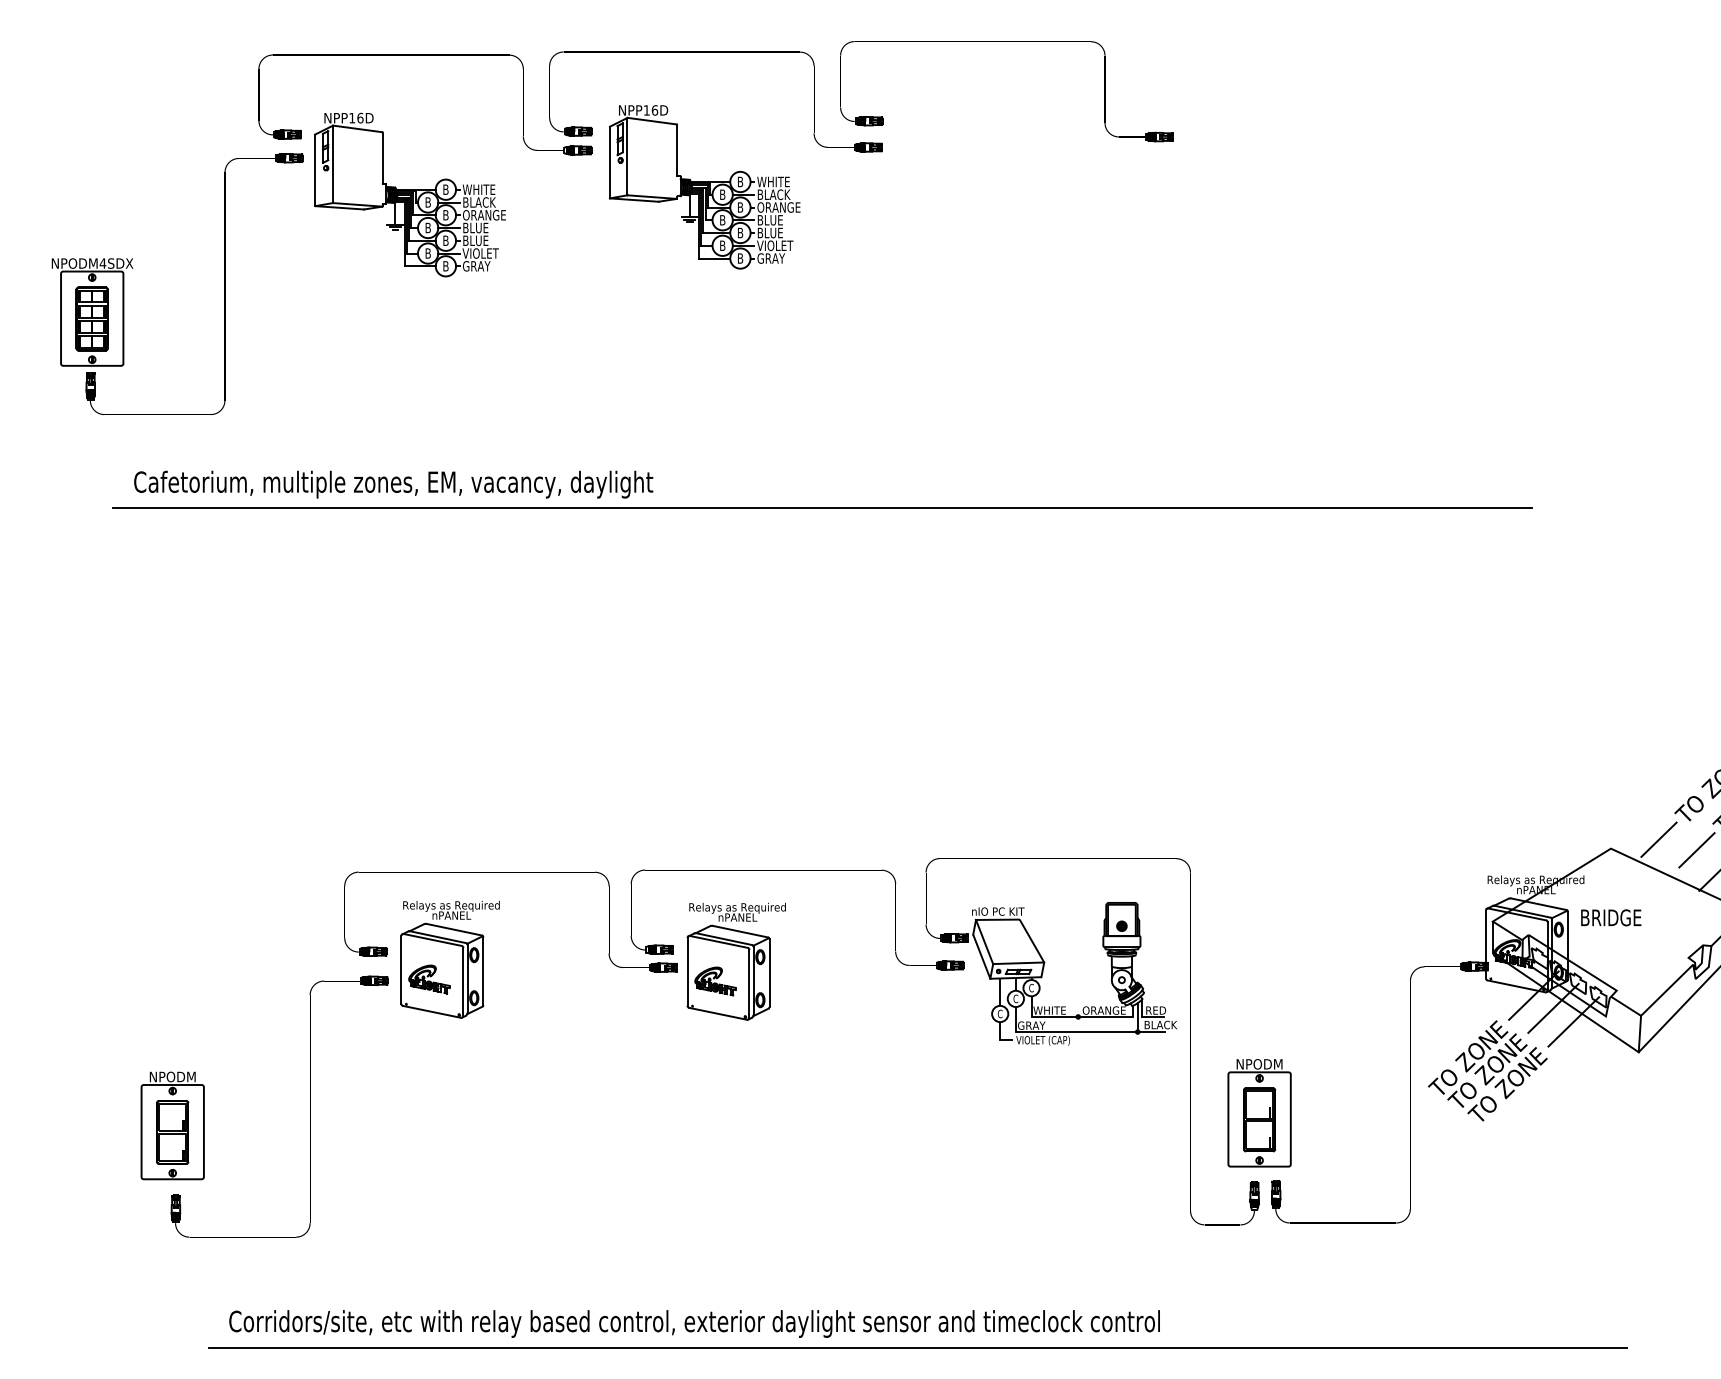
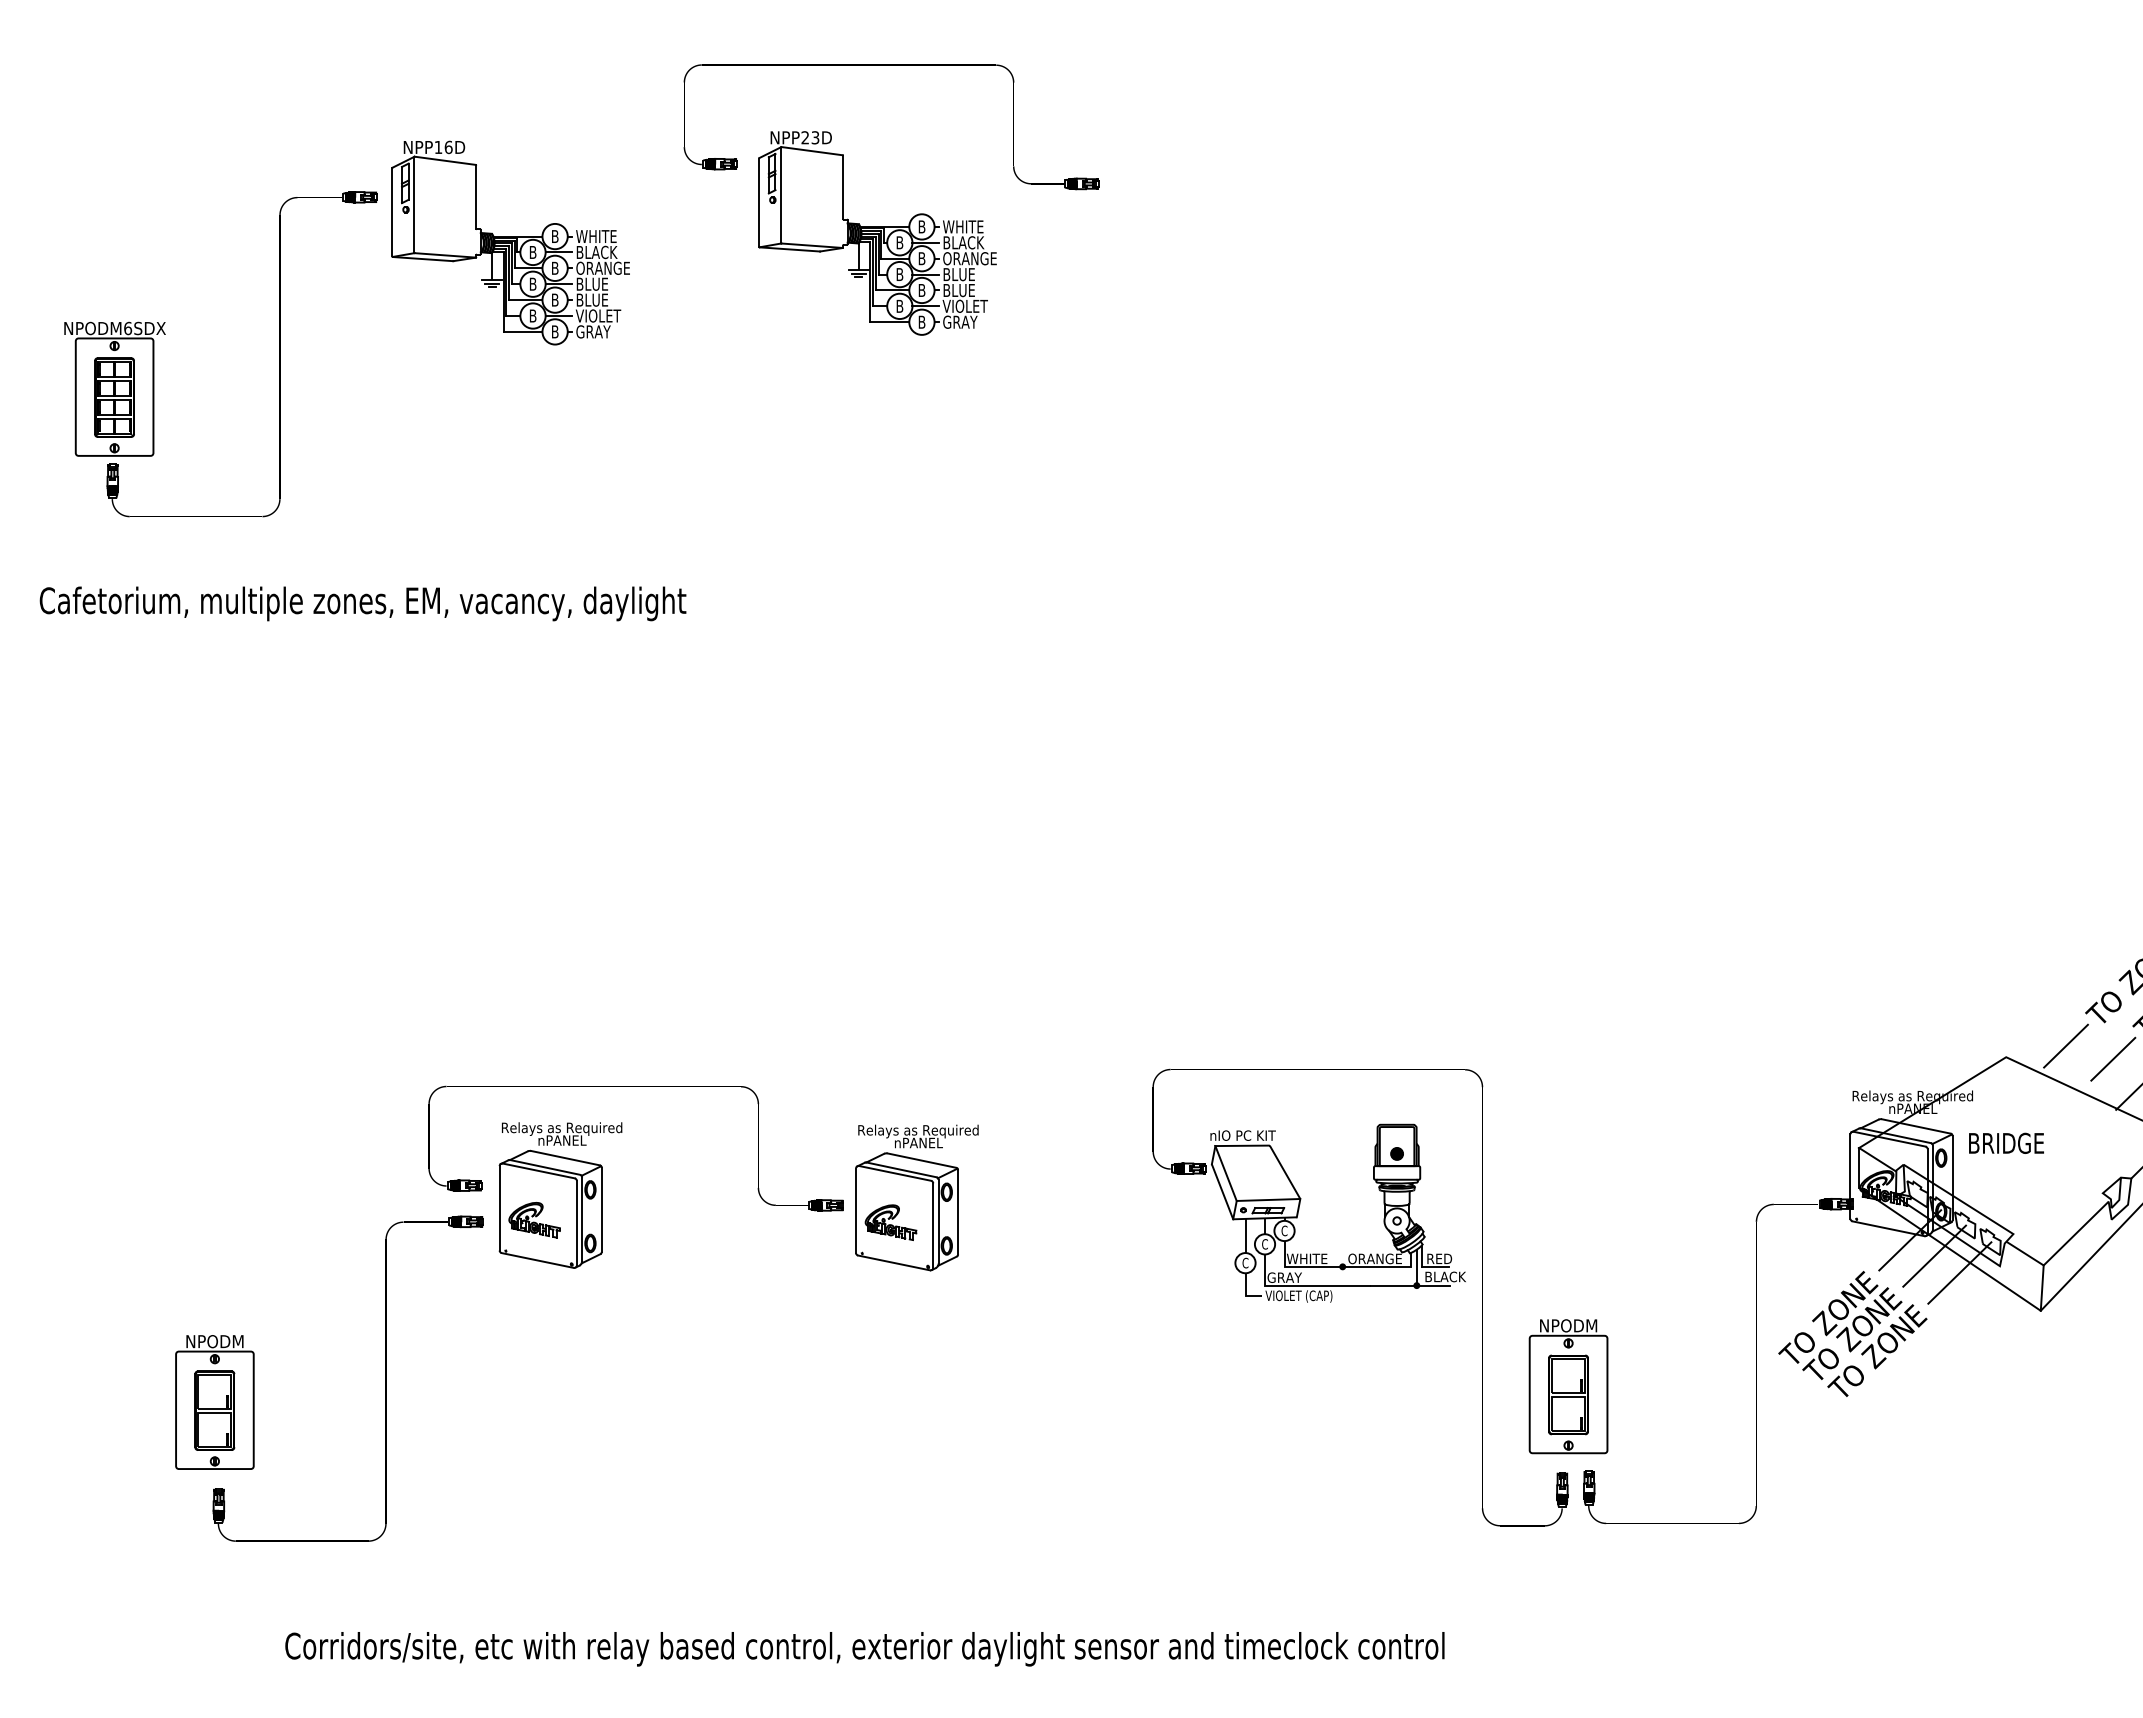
part: (1006, 41) -> (1253, 52), removed
part: (424, 54) -> (528, 68), removed
text: (650, 110) -> (810, 137), NPP16D -> NPP23D
text: (102, 263) -> (127, 328), NPODM4SDX -> NPODM6SDX
text: (393, 484) -> (362, 603), moved
line: (822, 508) -> (1024, 633), removed
part: (797, 870) -> (992, 1084), removed
line: (917, 1347) -> (1142, 1678), removed

